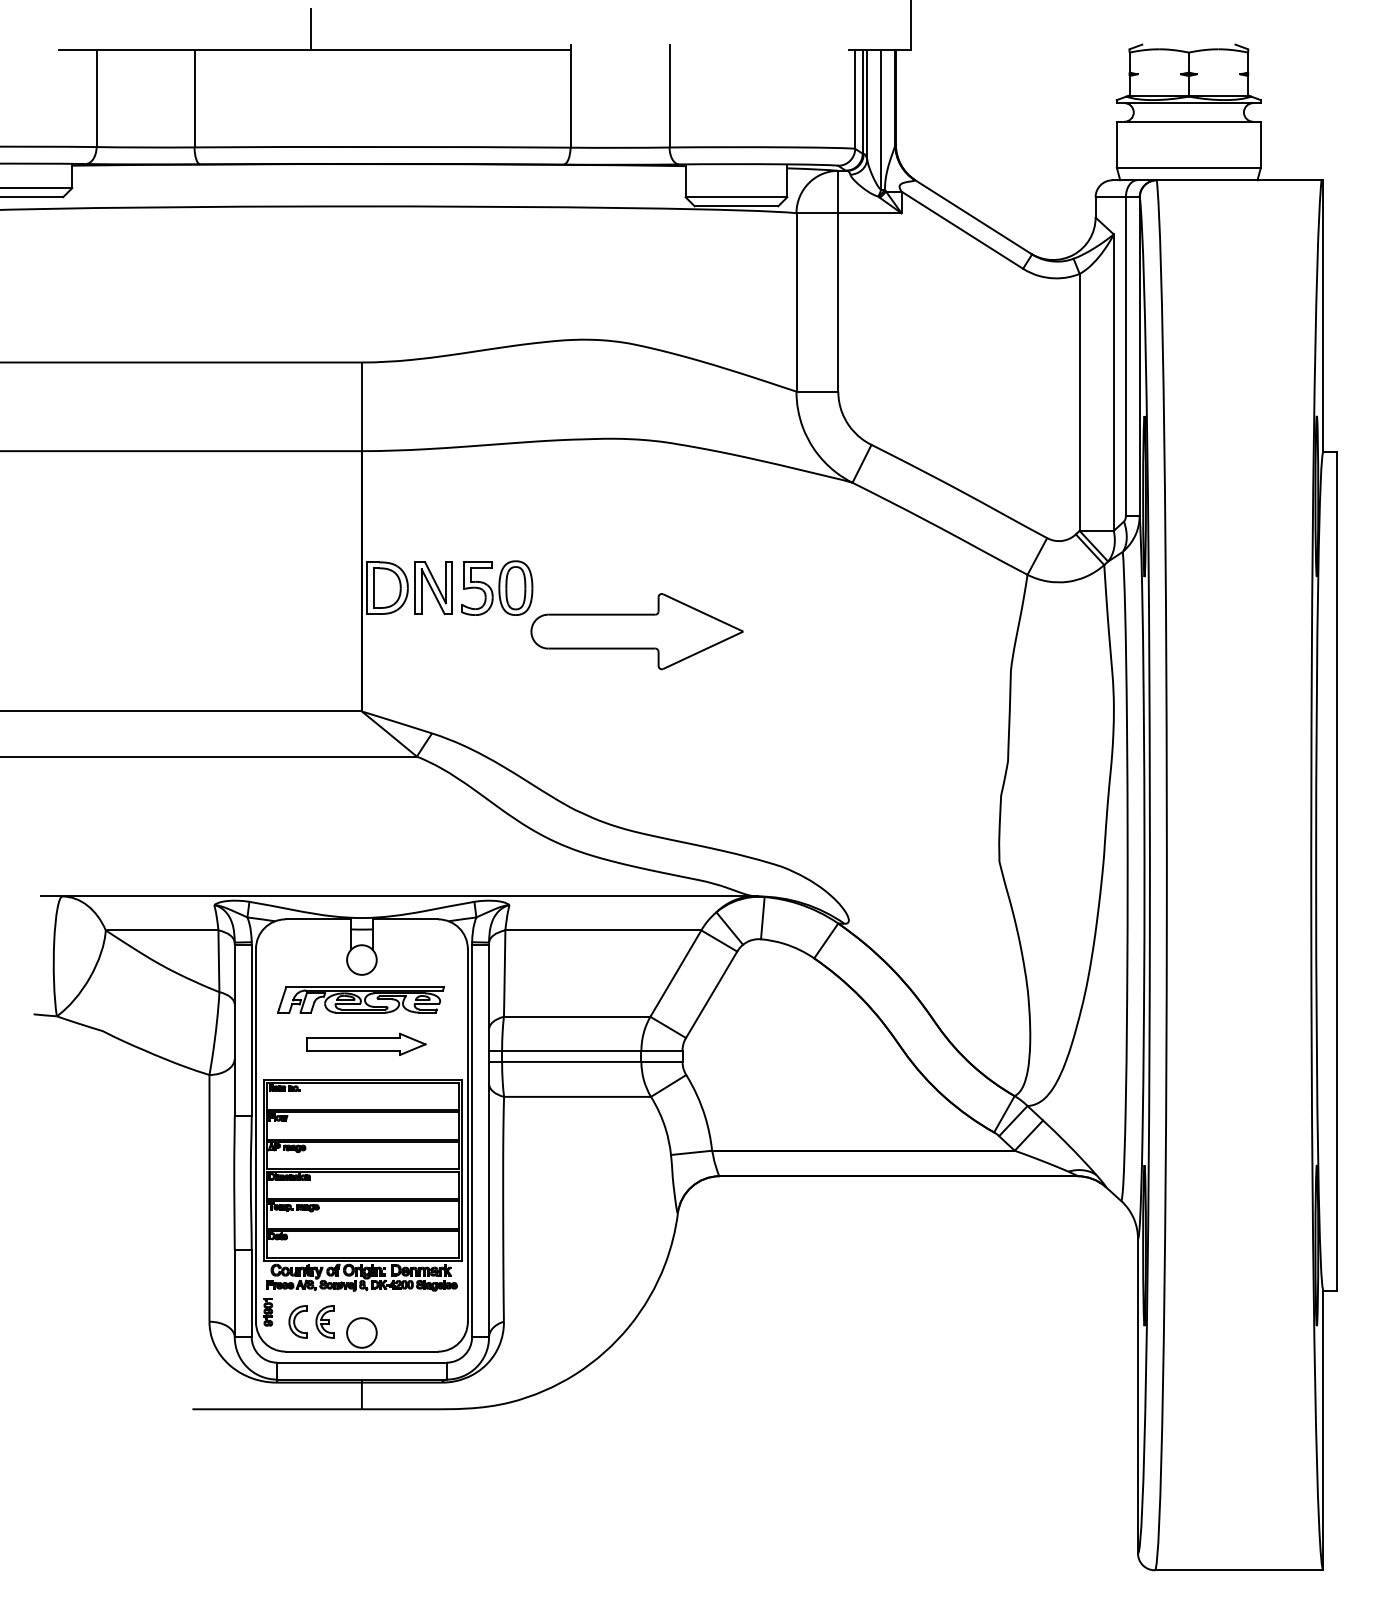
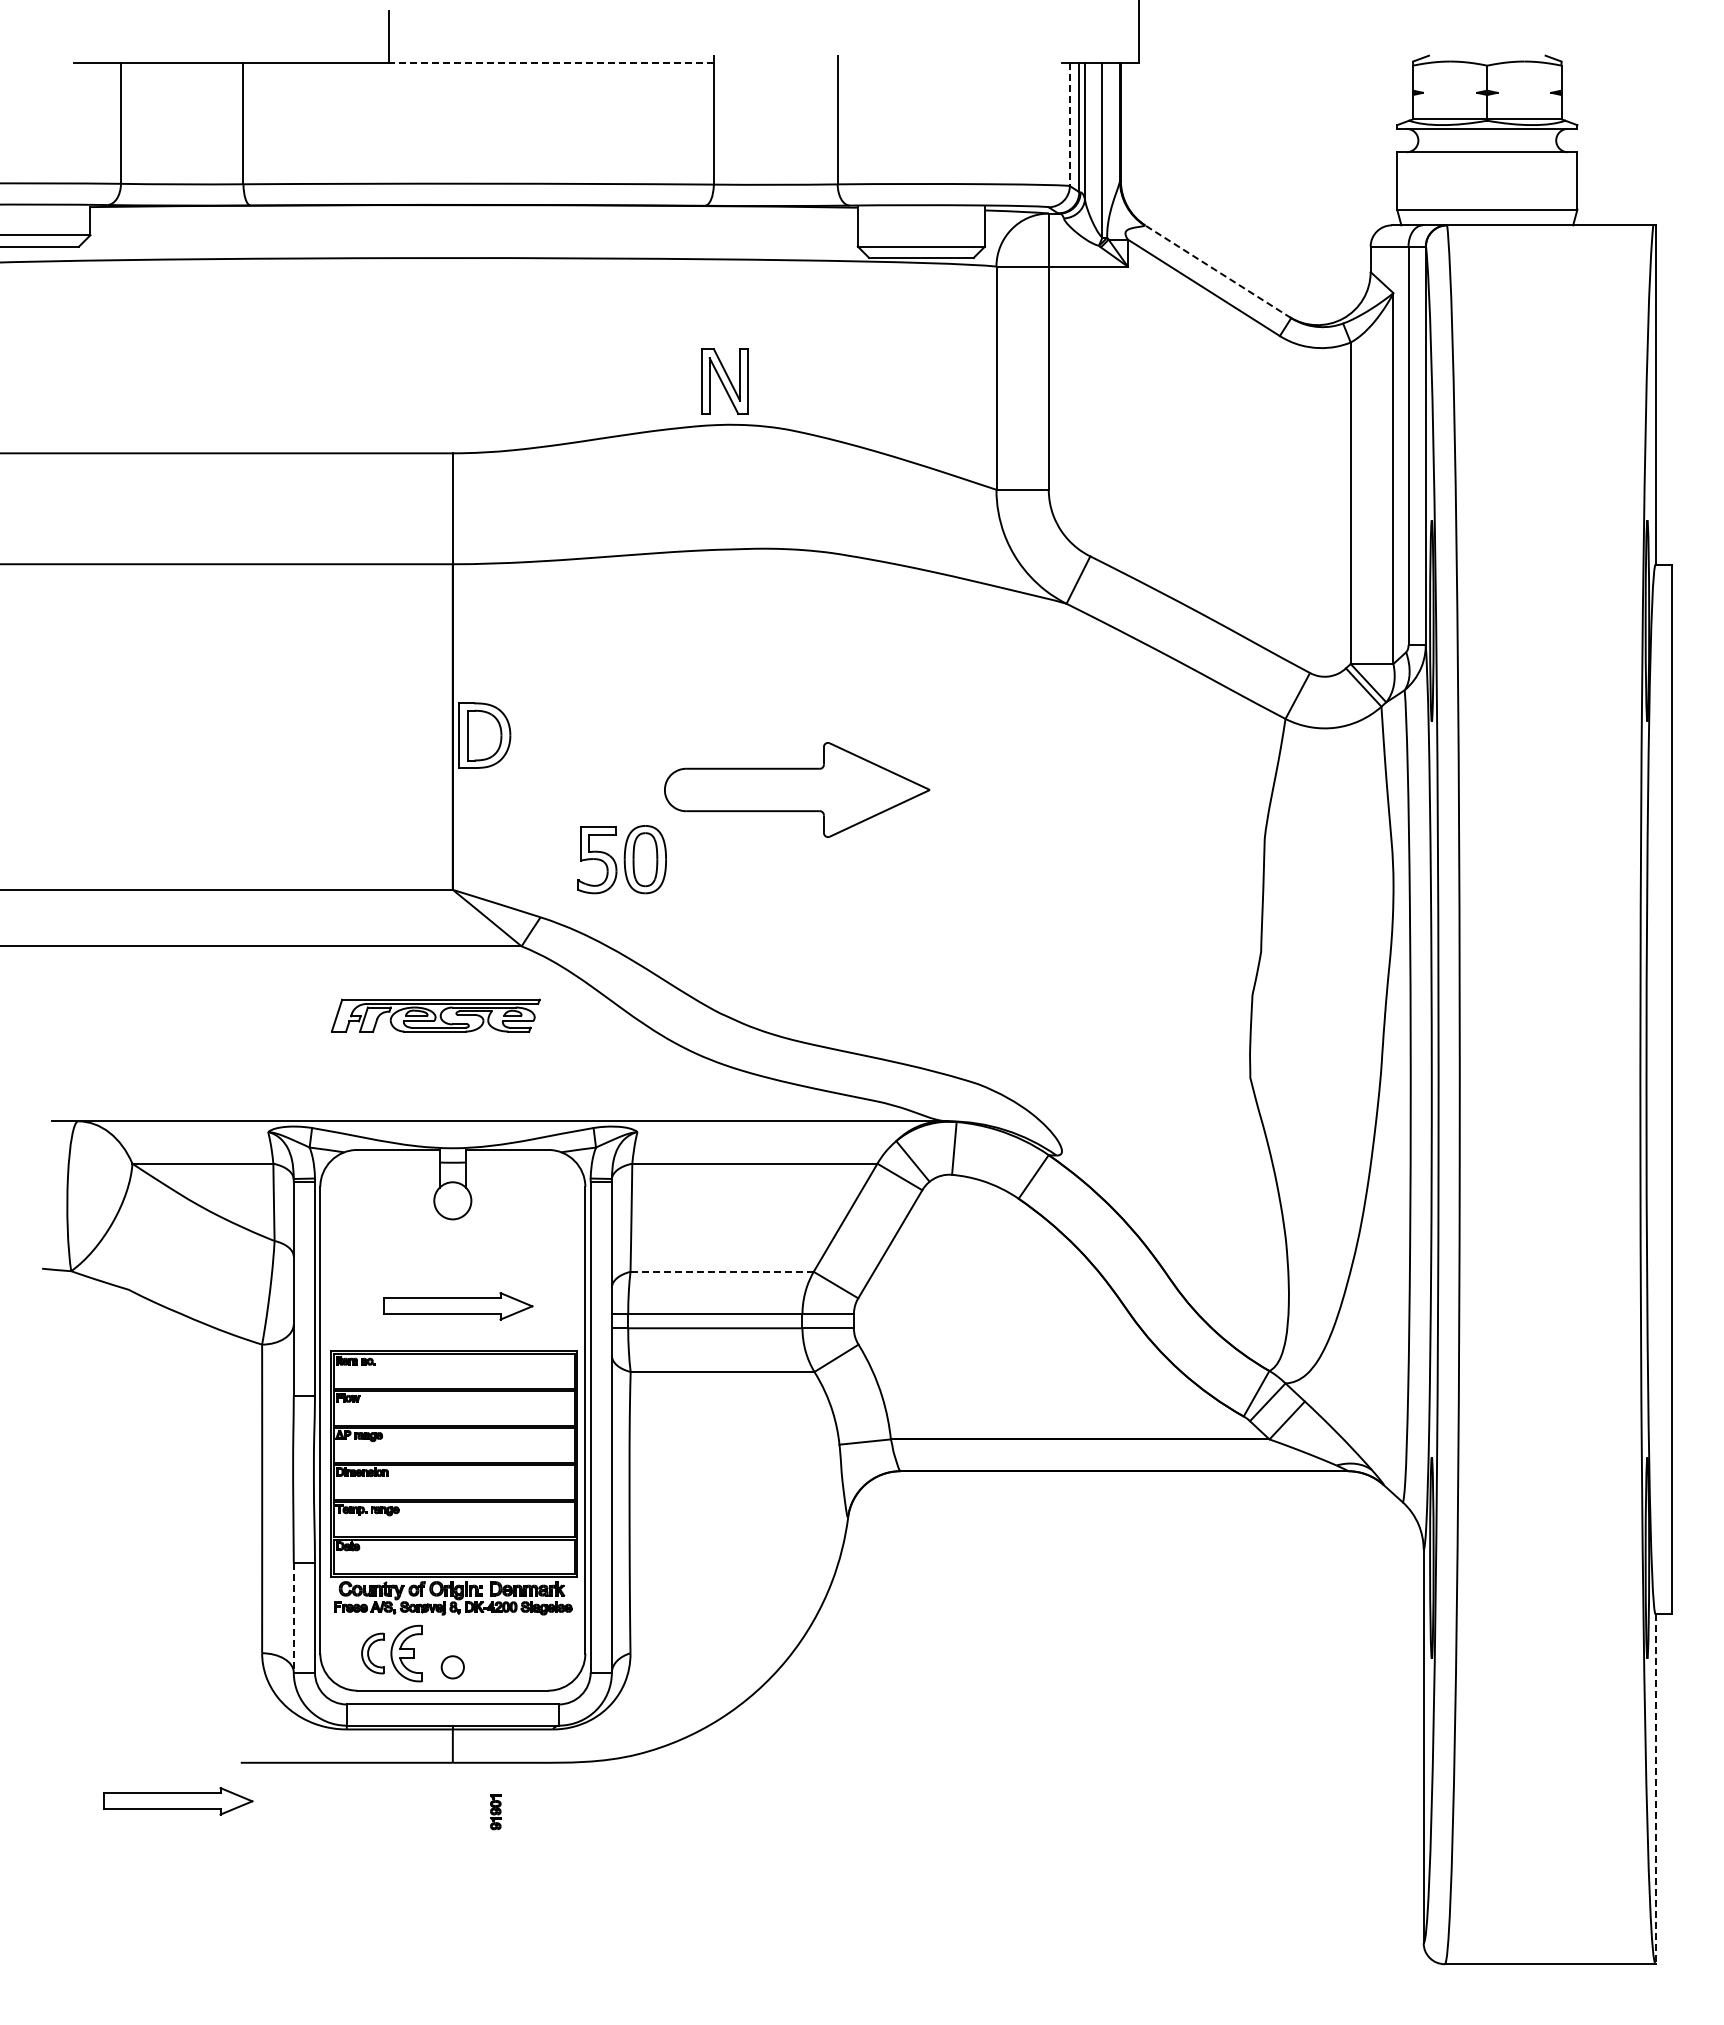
line: (440, 50) -> (551, 62), solid -> dashed
line: (854, 99) -> (1069, 124), solid -> dashed
line: (973, 217) -> (1218, 271), solid -> dashed
part: (433, 588) -> (724, 381), moved
part: (496, 588) -> (621, 859), moved
part: (360, 999) -> (435, 1015), moved
line: (577, 1016) -> (722, 1271), solid -> dashed
line: (234, 1293) -> (293, 1617), solid -> dashed
part: (268, 1312) -> (495, 1812), moved
part: (324, 1321) -> (406, 1653), size x1.4
circle: (361, 1332) -> (452, 1666), size x0.6
line: (1323, 1430) -> (1655, 1789), solid -> dashed
part: (142, 1440) -> (178, 1801), added

